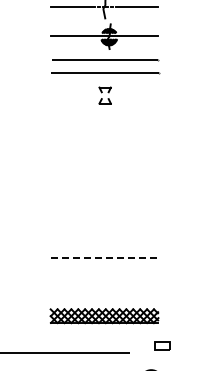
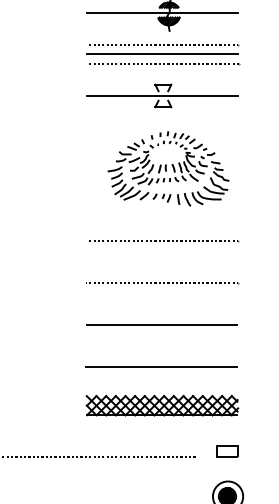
line: (104, 65) -> (162, 53), added
line: (104, 95) -> (162, 95), added
part: (108, 147) -> (167, 168), added
line: (105, 199) -> (163, 241), added
line: (103, 228) -> (160, 282), added
line: (104, 258) -> (162, 324), dashed -> solid
line: (103, 288) -> (160, 366), added
part: (162, 345) -> (226, 451), moved

